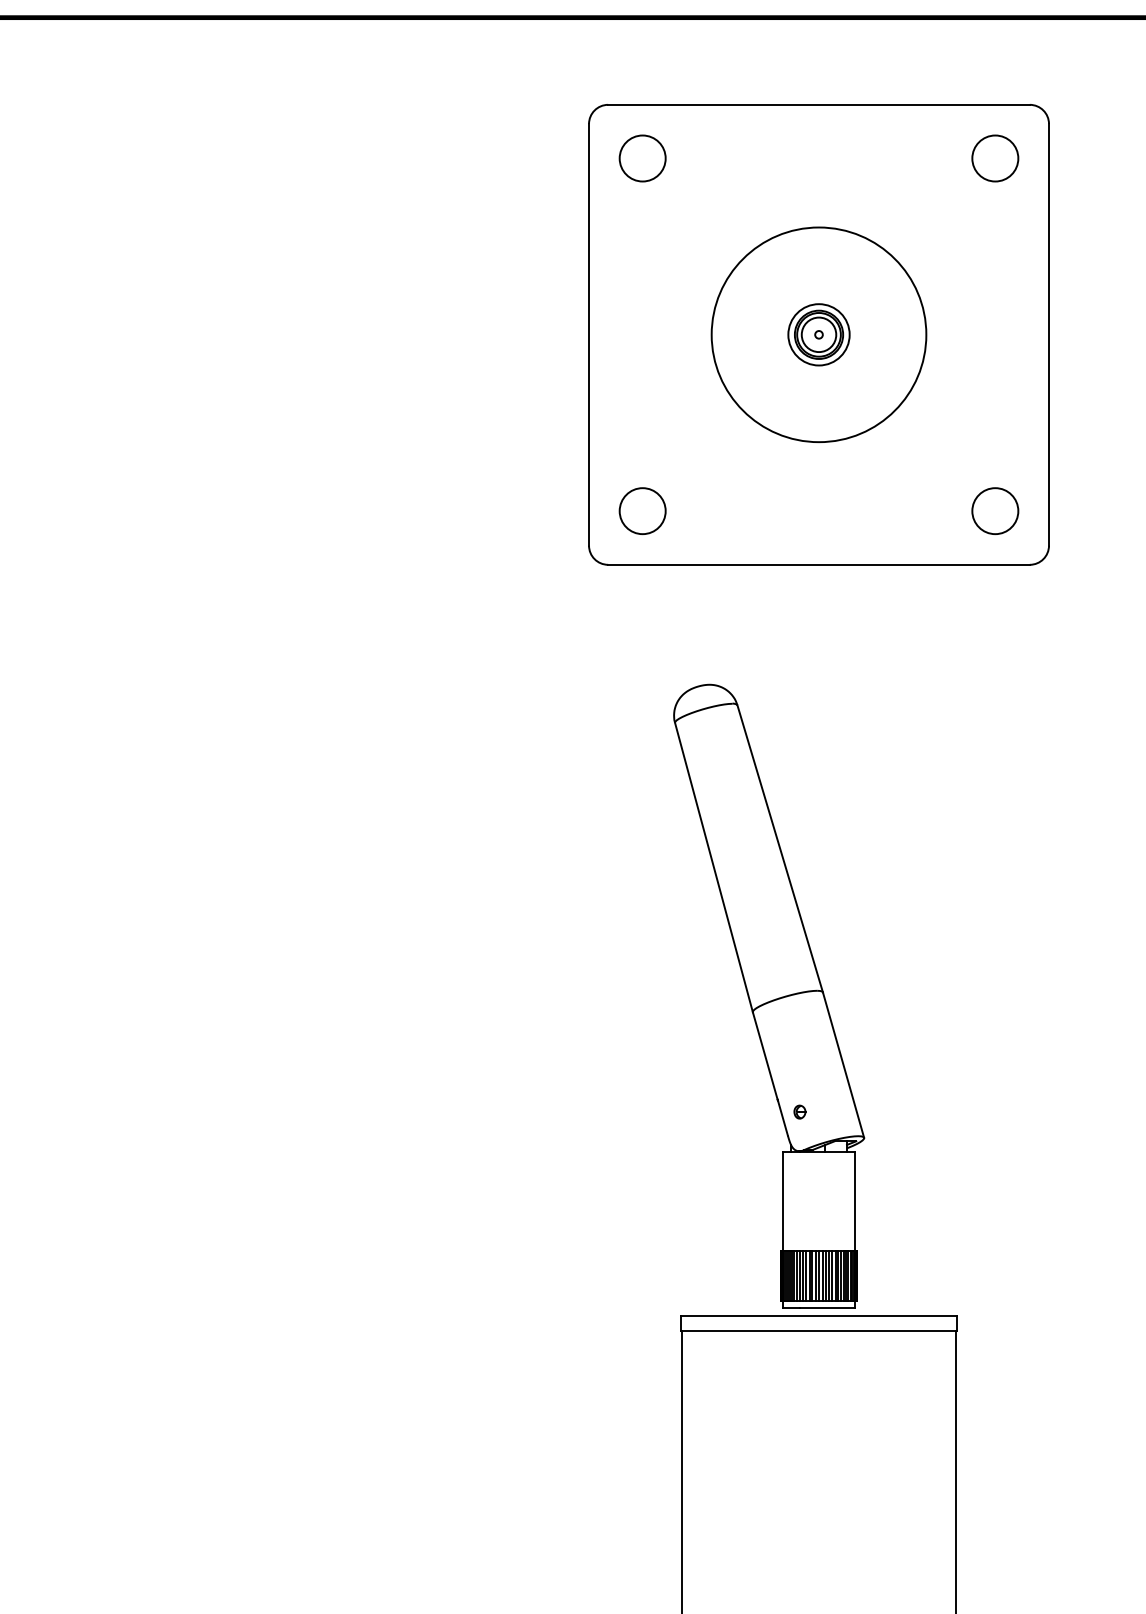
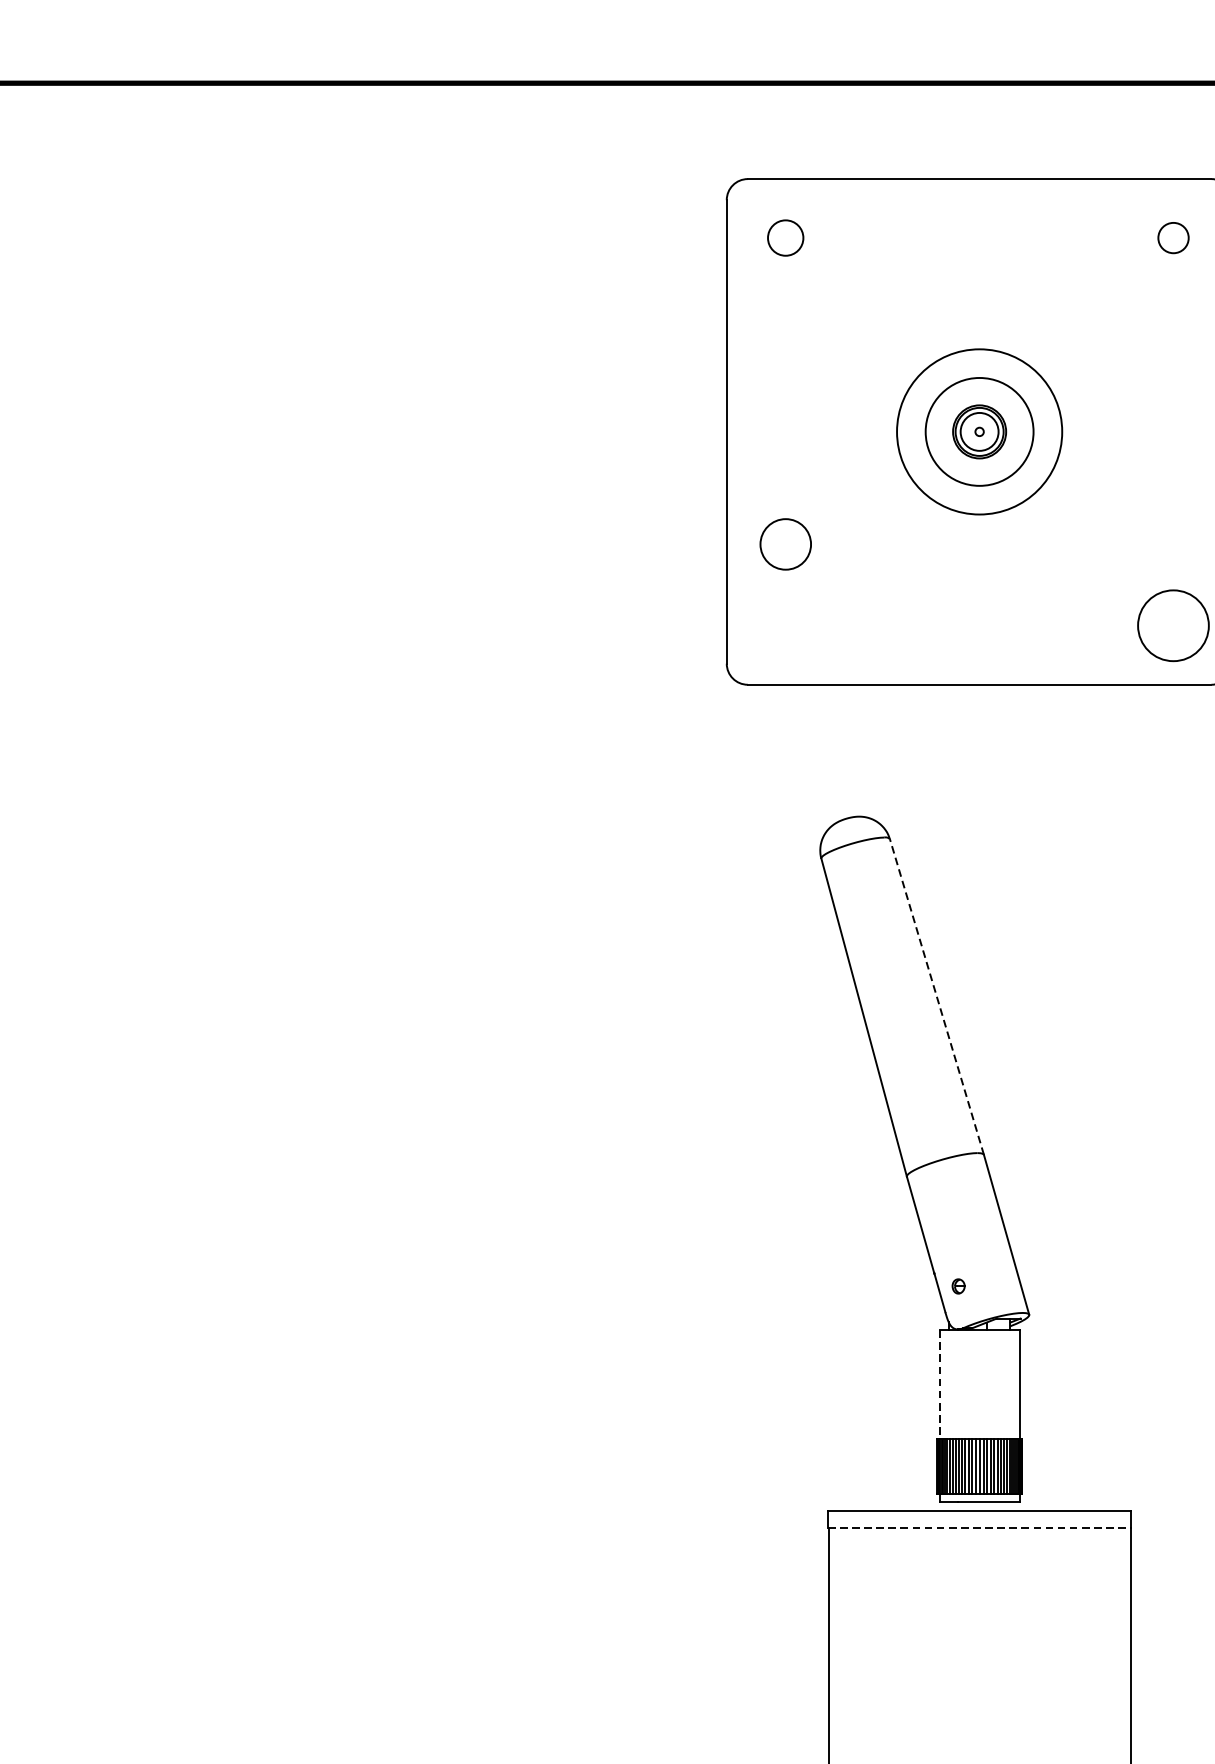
circle: (642, 158) -> (785, 238), size x0.7
circle: (995, 158) -> (1173, 238), size x0.6
circle: (818, 334) -> (979, 431), size x0.7
circle: (818, 334) -> (979, 431), size x1.6
circle: (642, 510) -> (785, 543), moved
circle: (995, 511) -> (1173, 626), size x1.4
line: (780, 848) -> (937, 996), solid -> dashed
line: (782, 1201) -> (939, 1384), solid -> dashed
line: (819, 1331) -> (980, 1527), solid -> dashed

